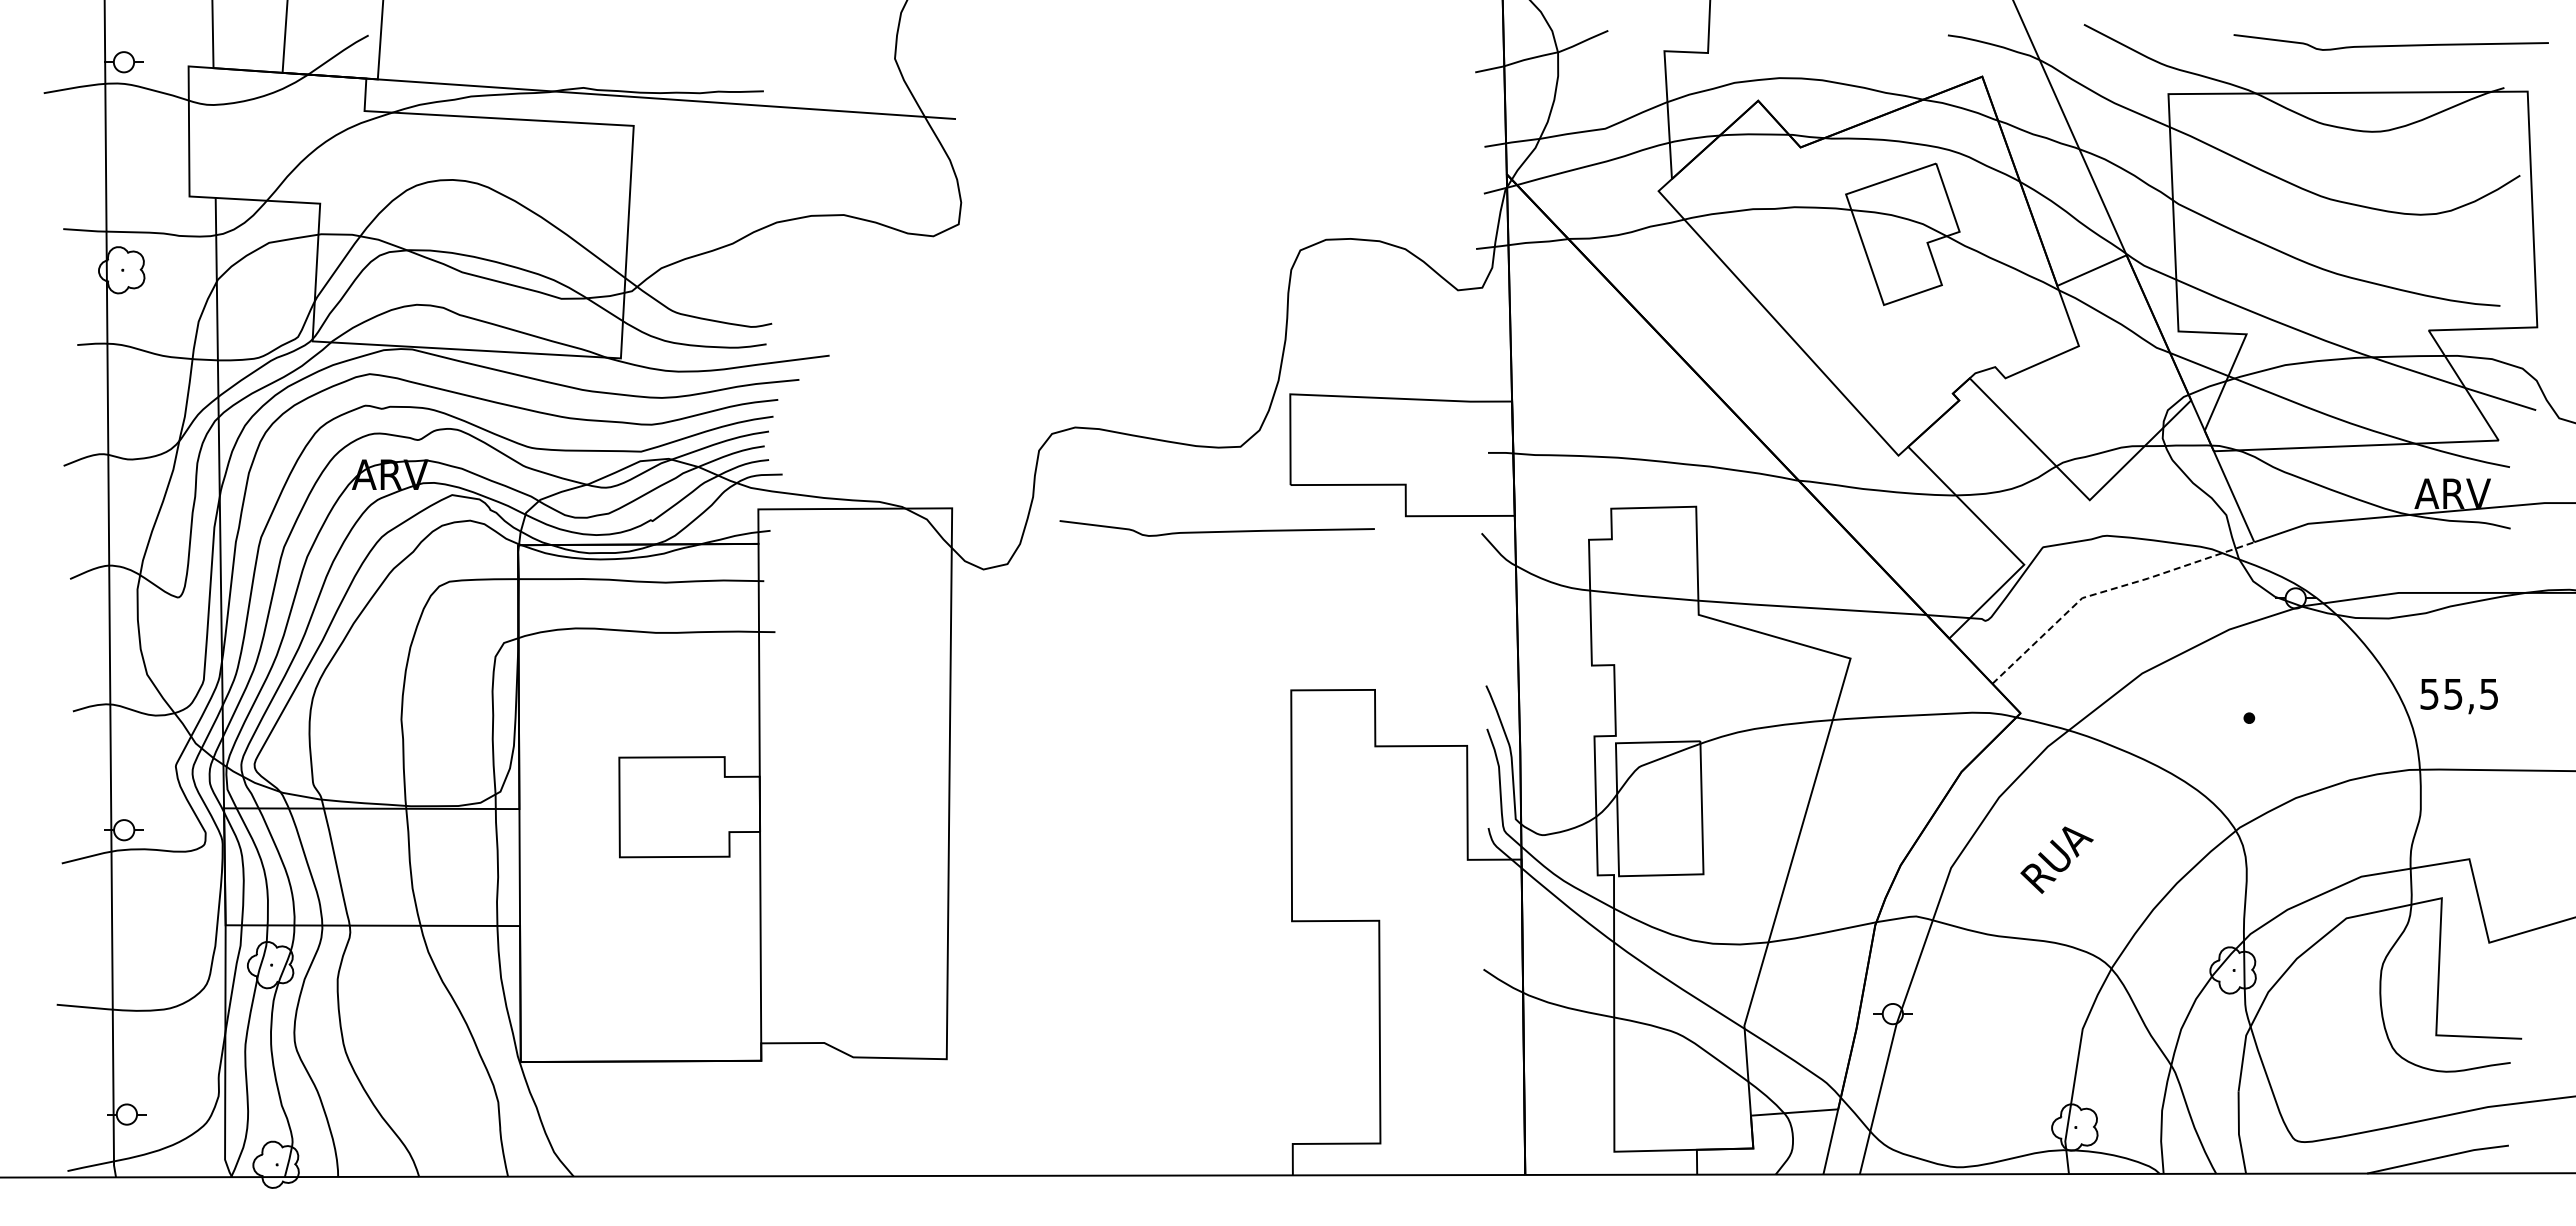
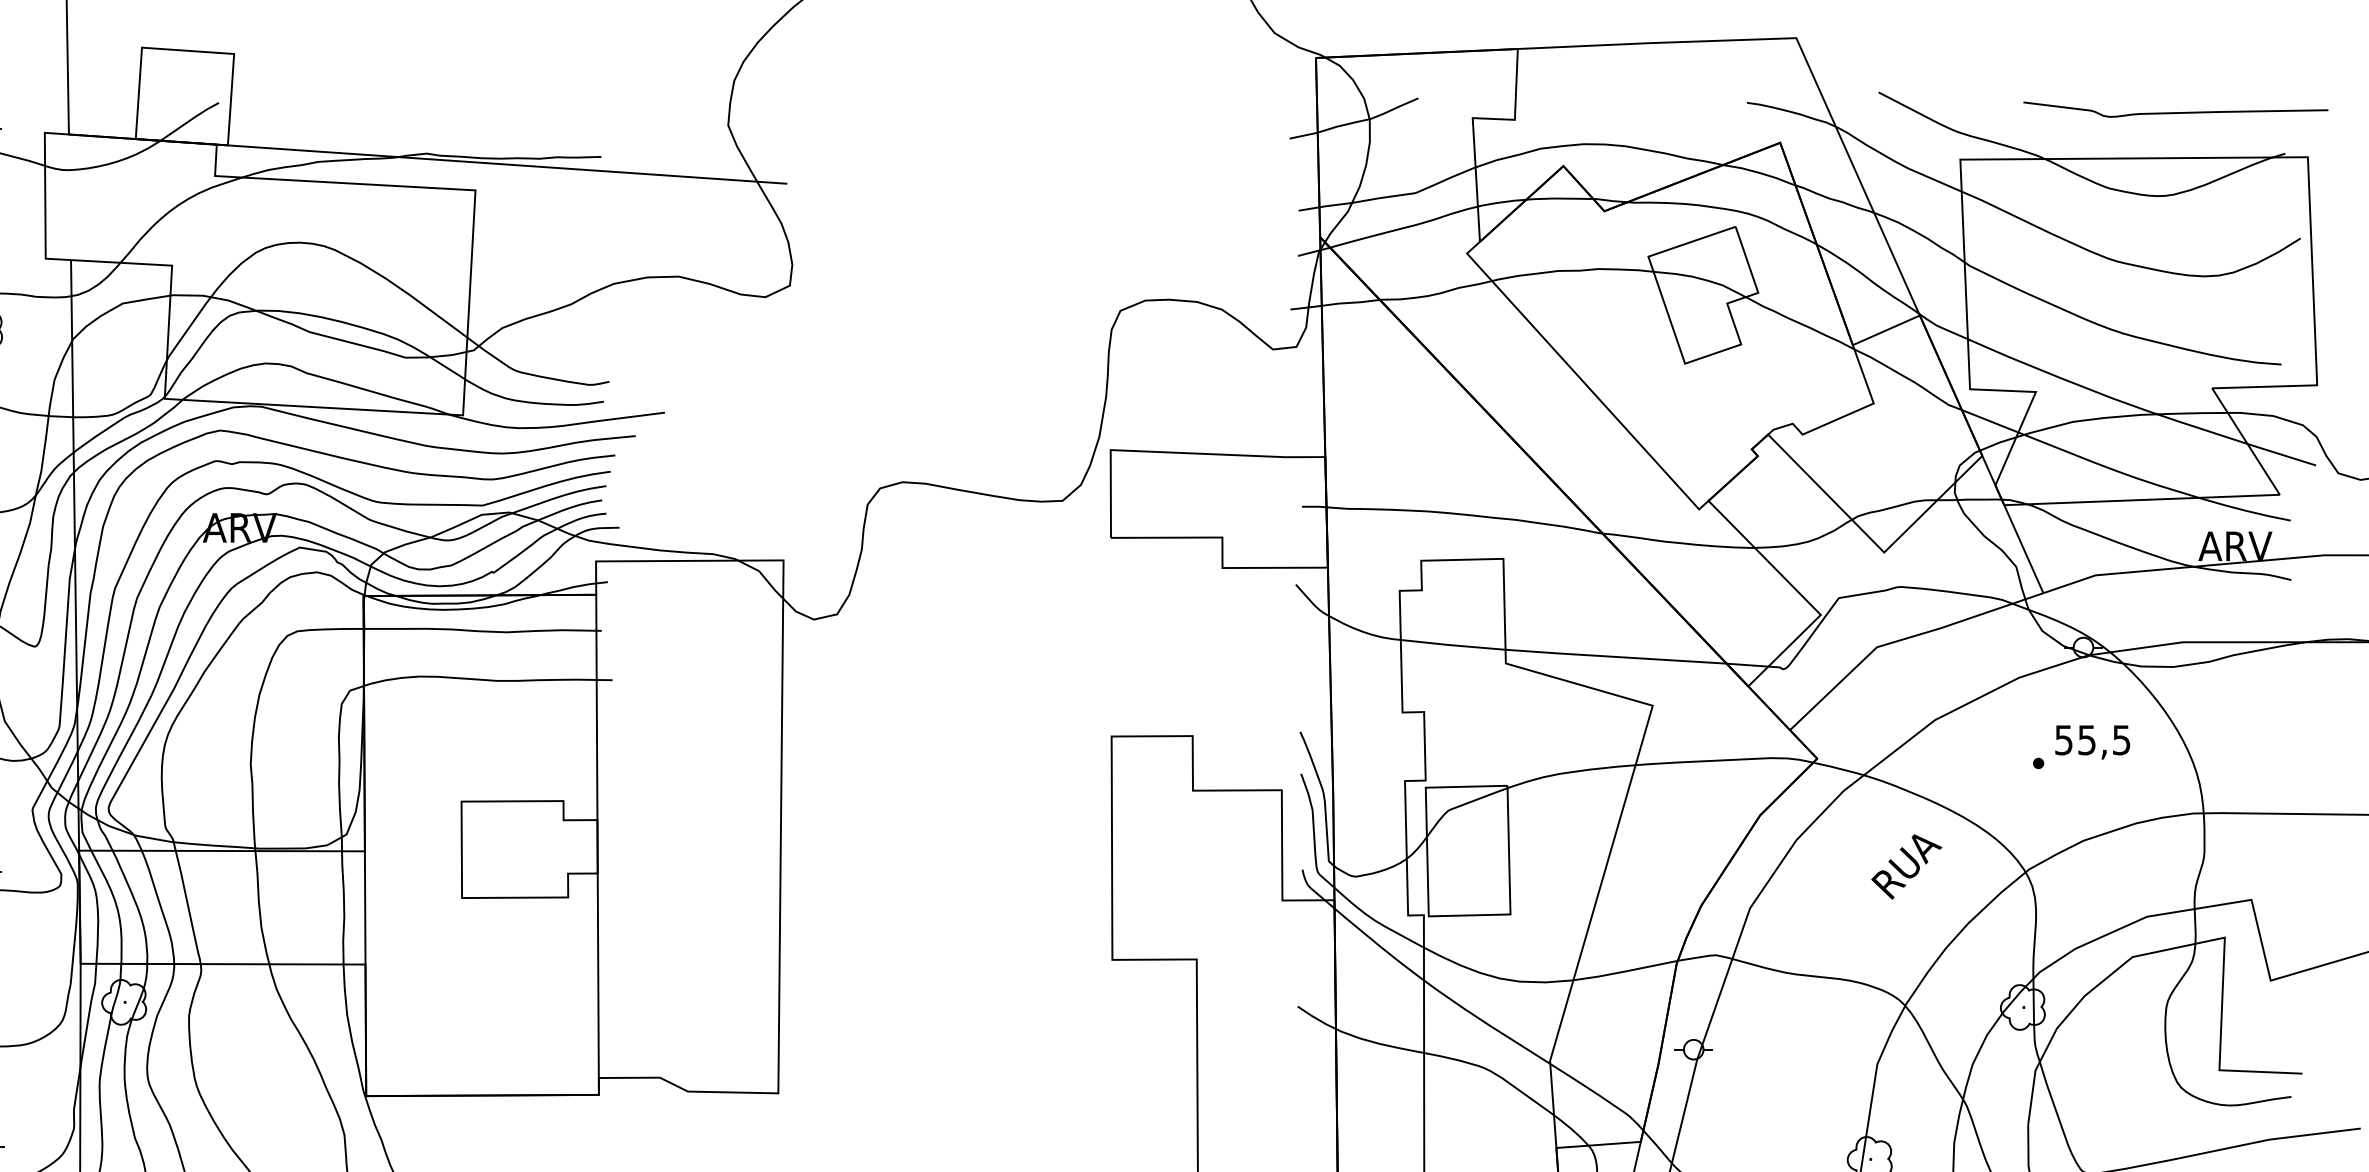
curve: (1216, 531) -> (1039, 582), removed
line: (2110, 589) -> (1904, 638), dashed -> solid
text: (2458, 696) -> (2091, 742), moved
text: (2056, 859) -> (1906, 866), moved

